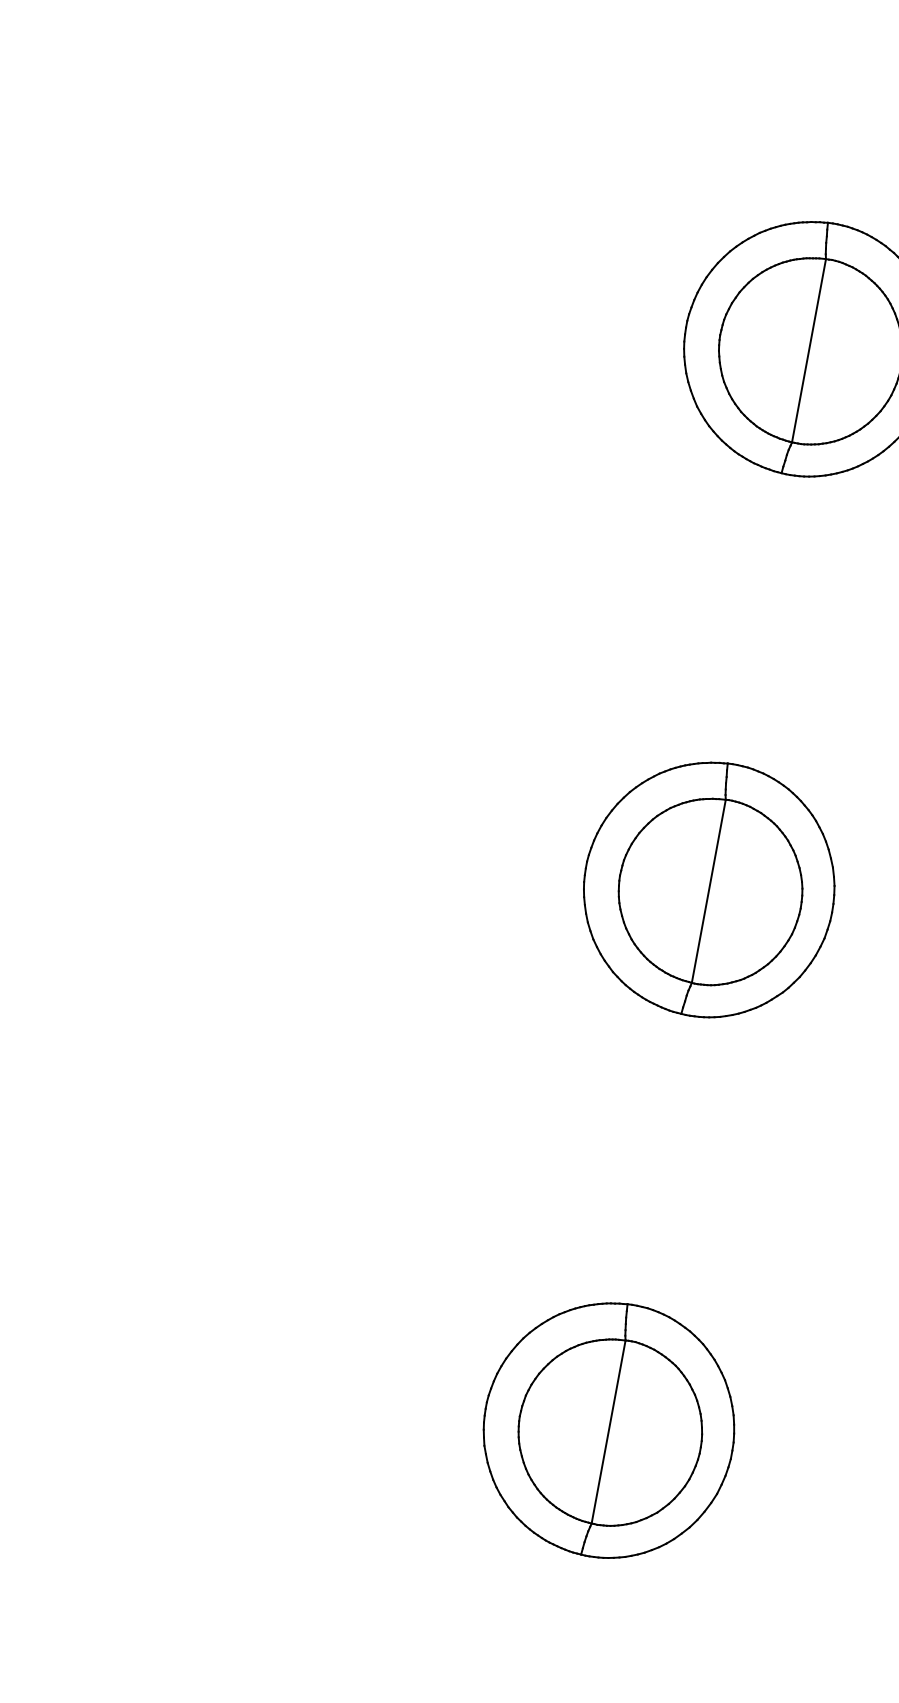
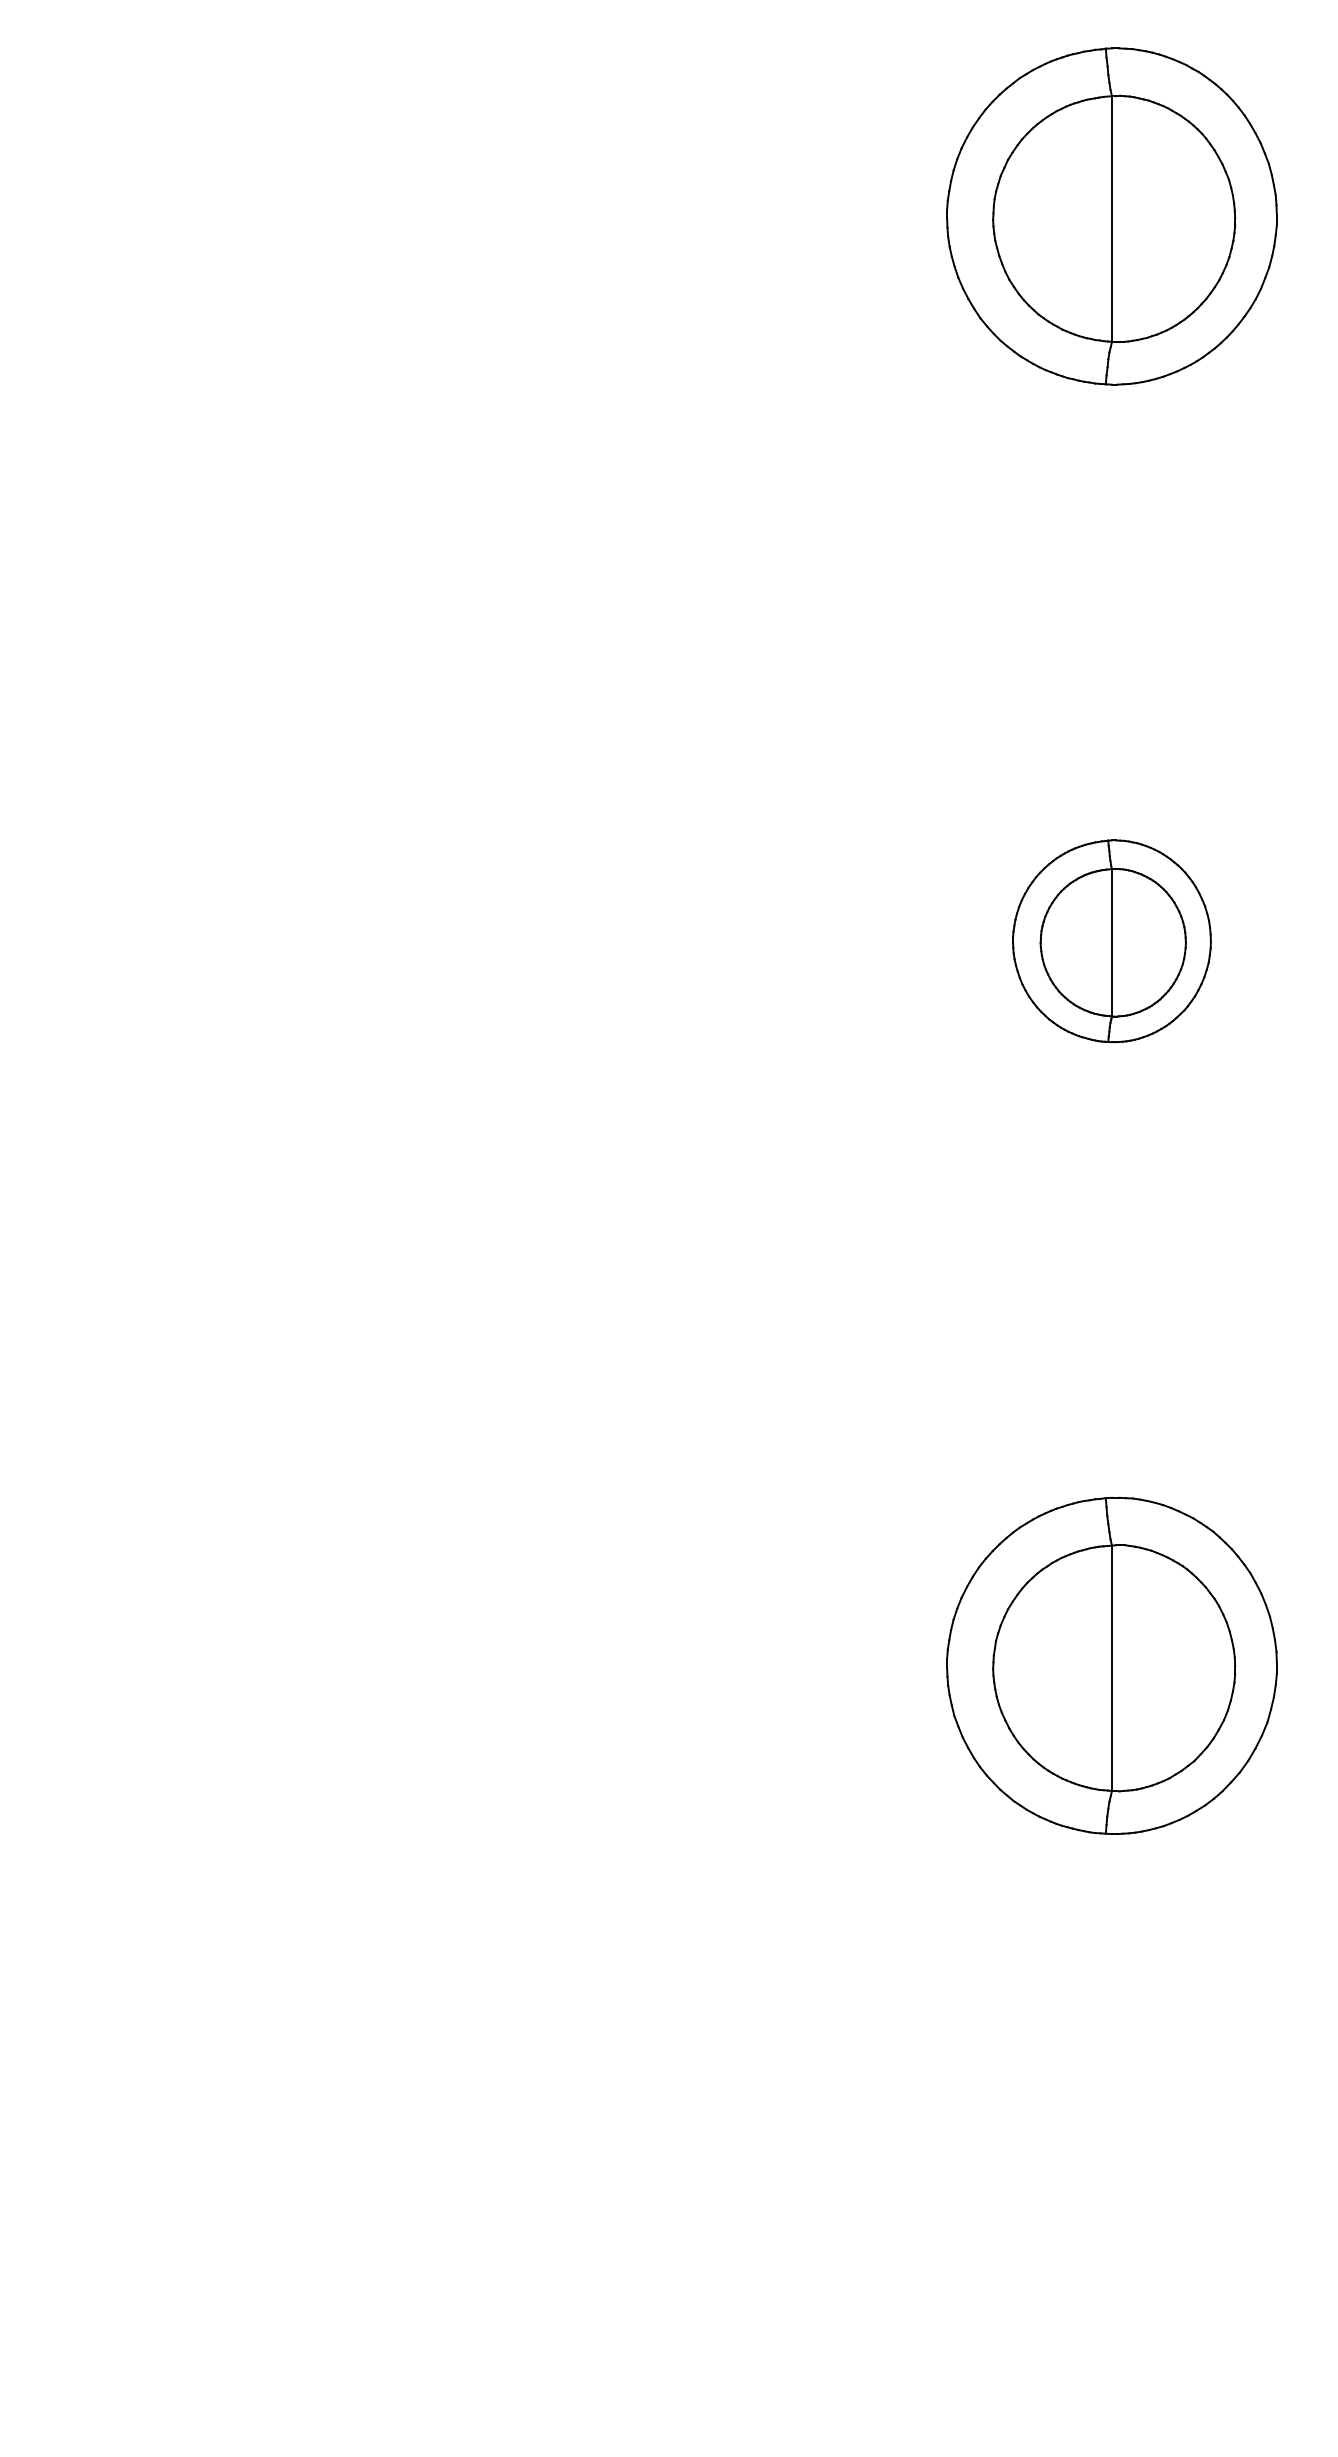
part: (708, 889) -> (1111, 941), size x0.6

